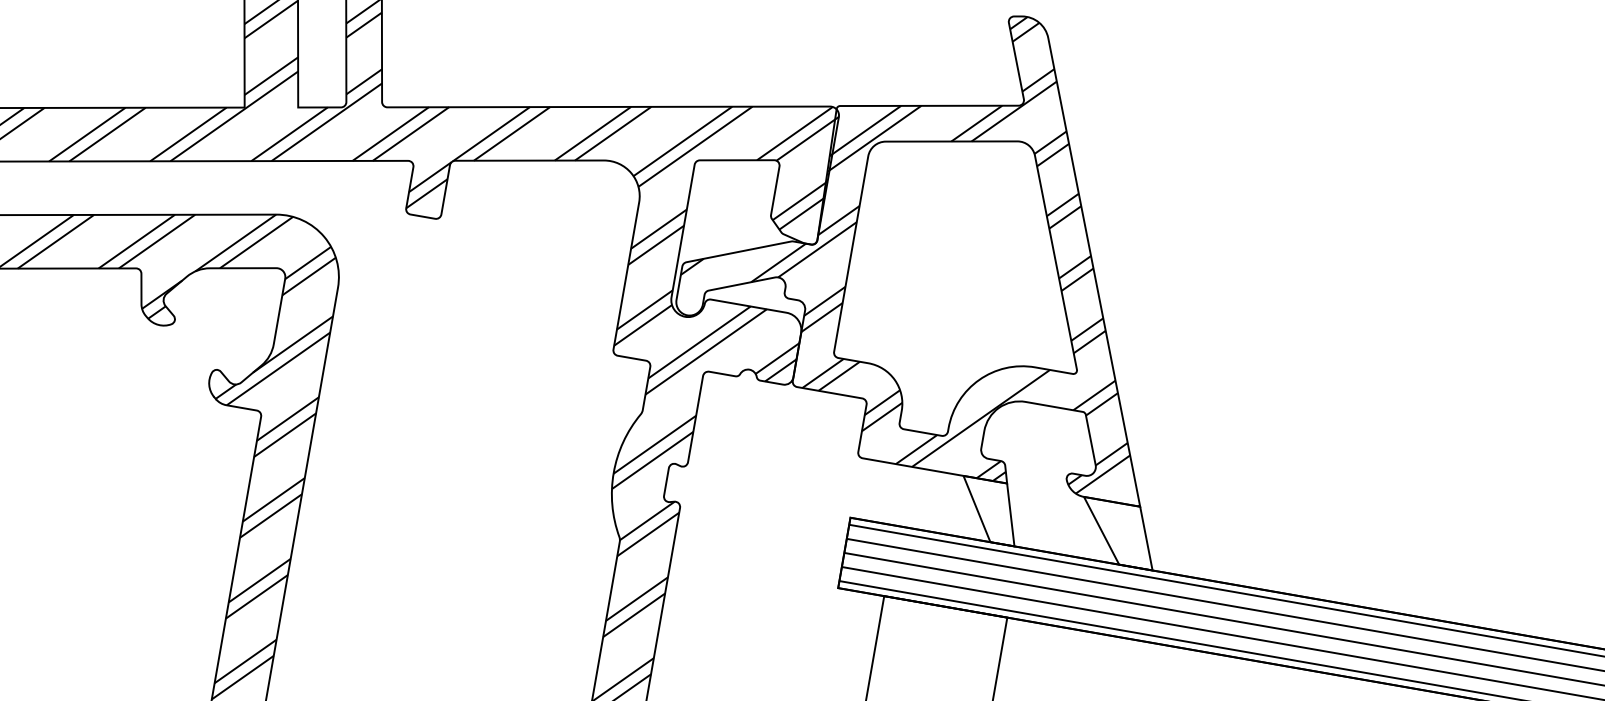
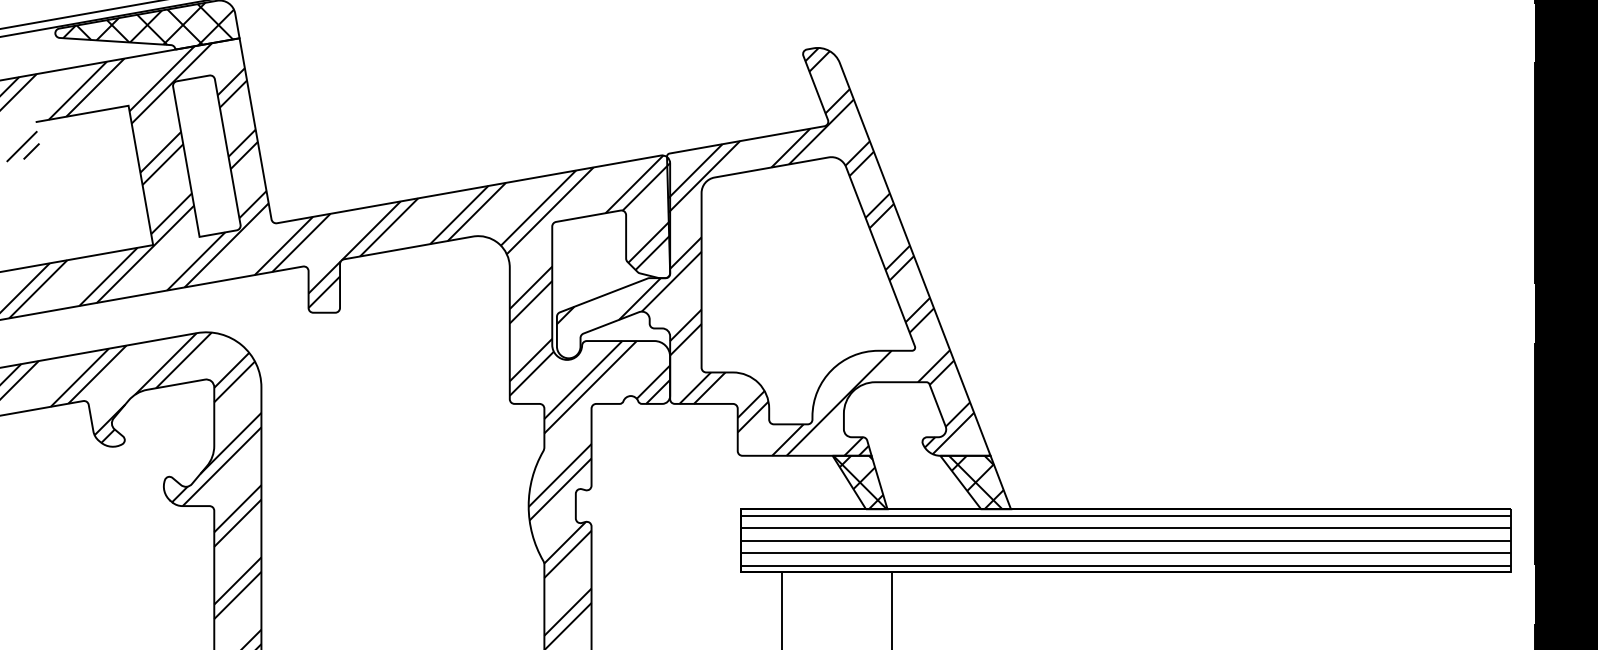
hatch: (988, 511) -> (859, 482), added
hatch: (1118, 533) -> (975, 482), added

